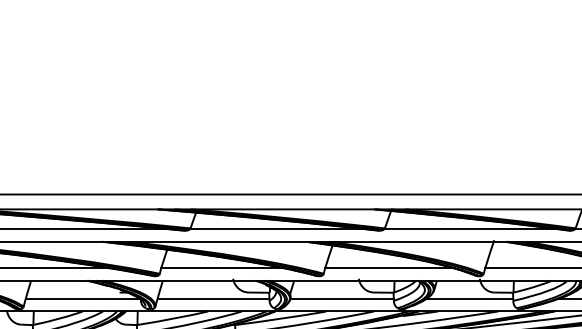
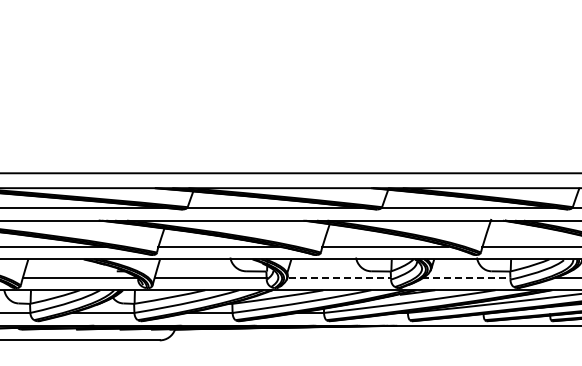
line: (343, 298) -> (340, 277), solid -> dashed
line: (469, 298) -> (466, 277), solid -> dashed

